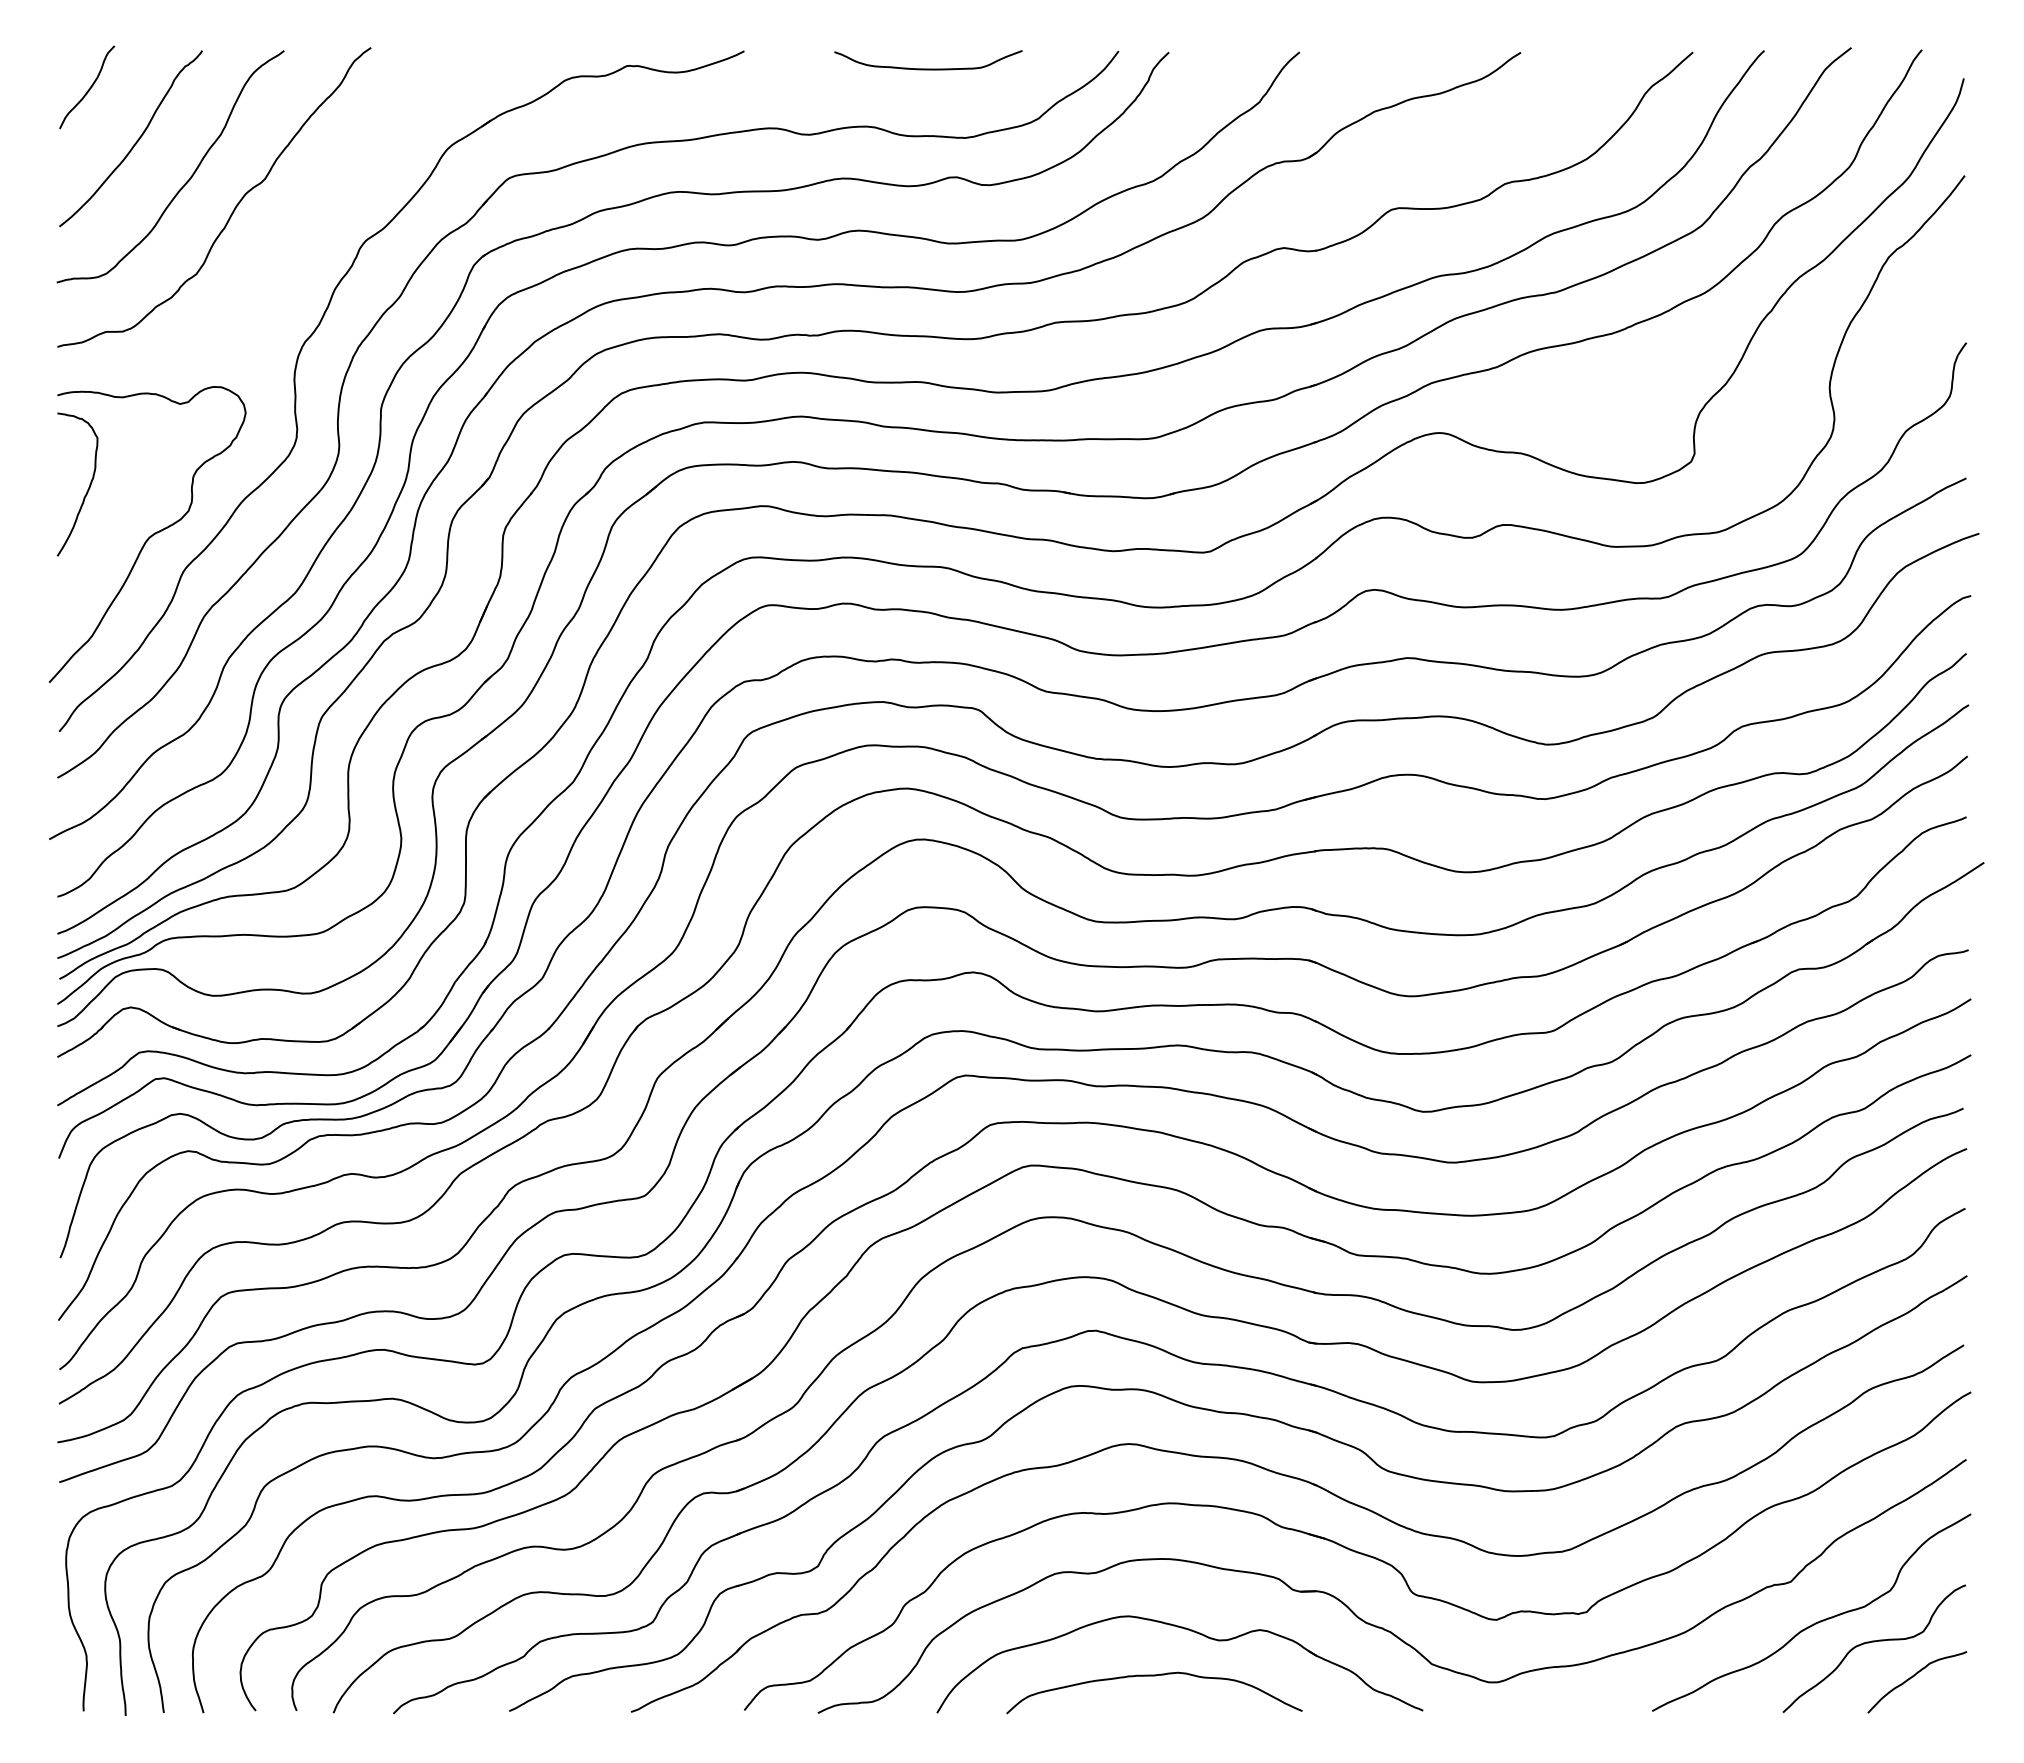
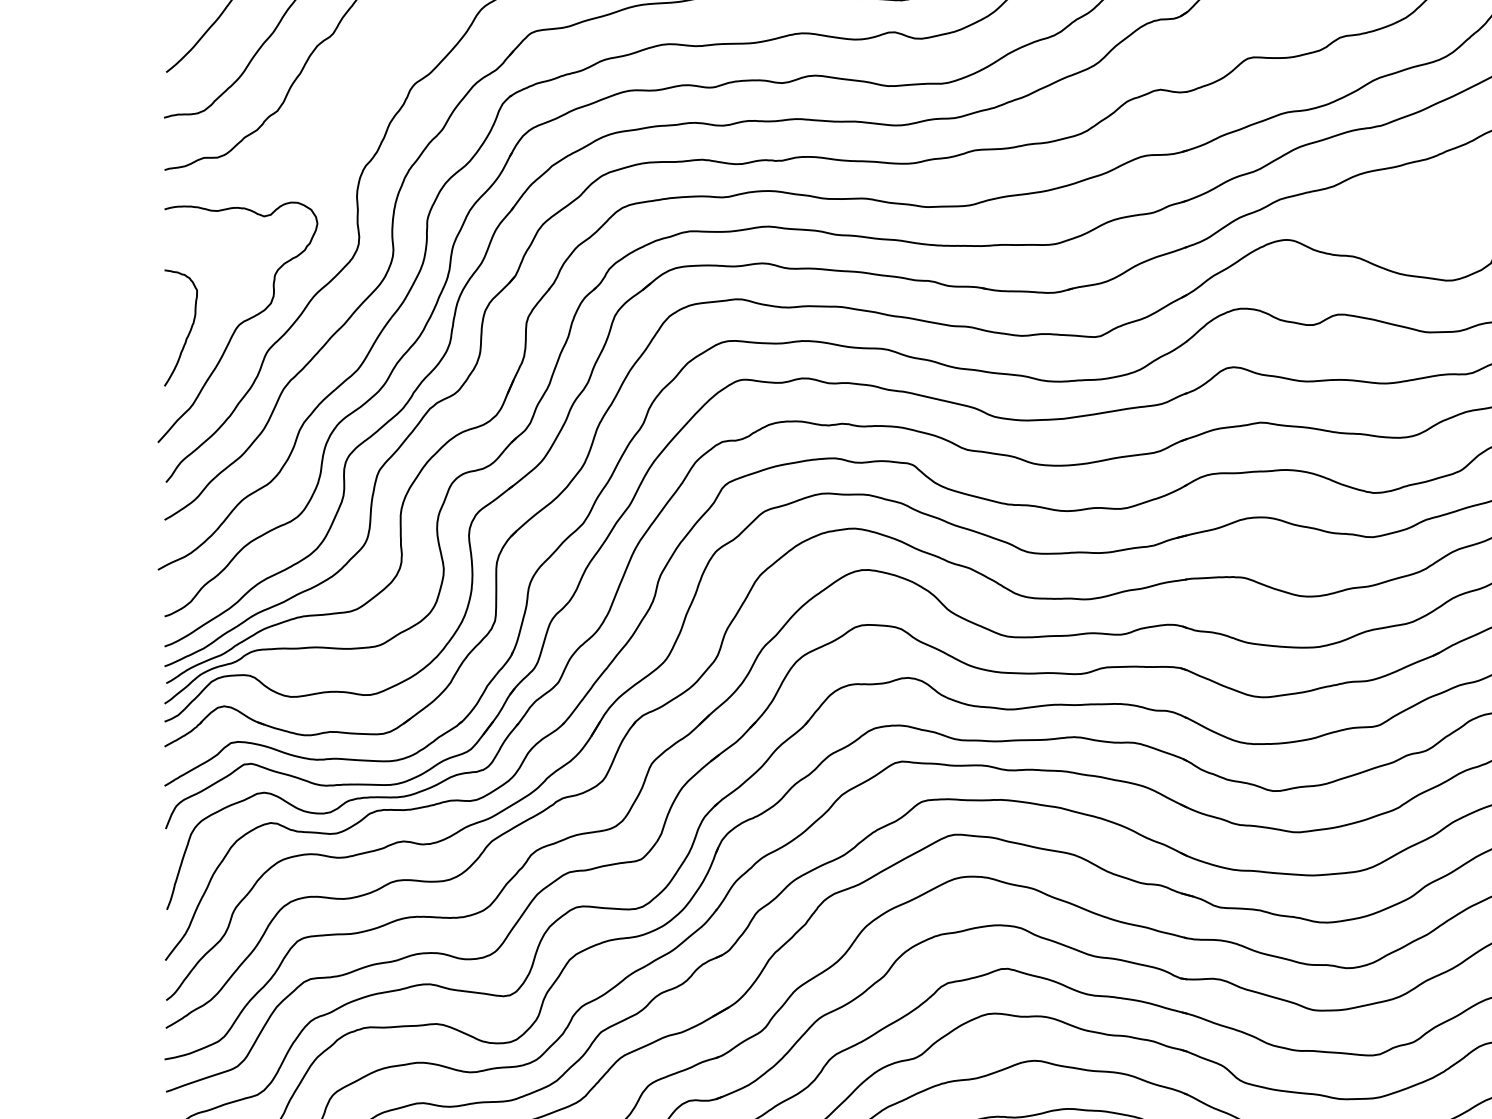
curve: (87, 489) -> (189, 332), moved

